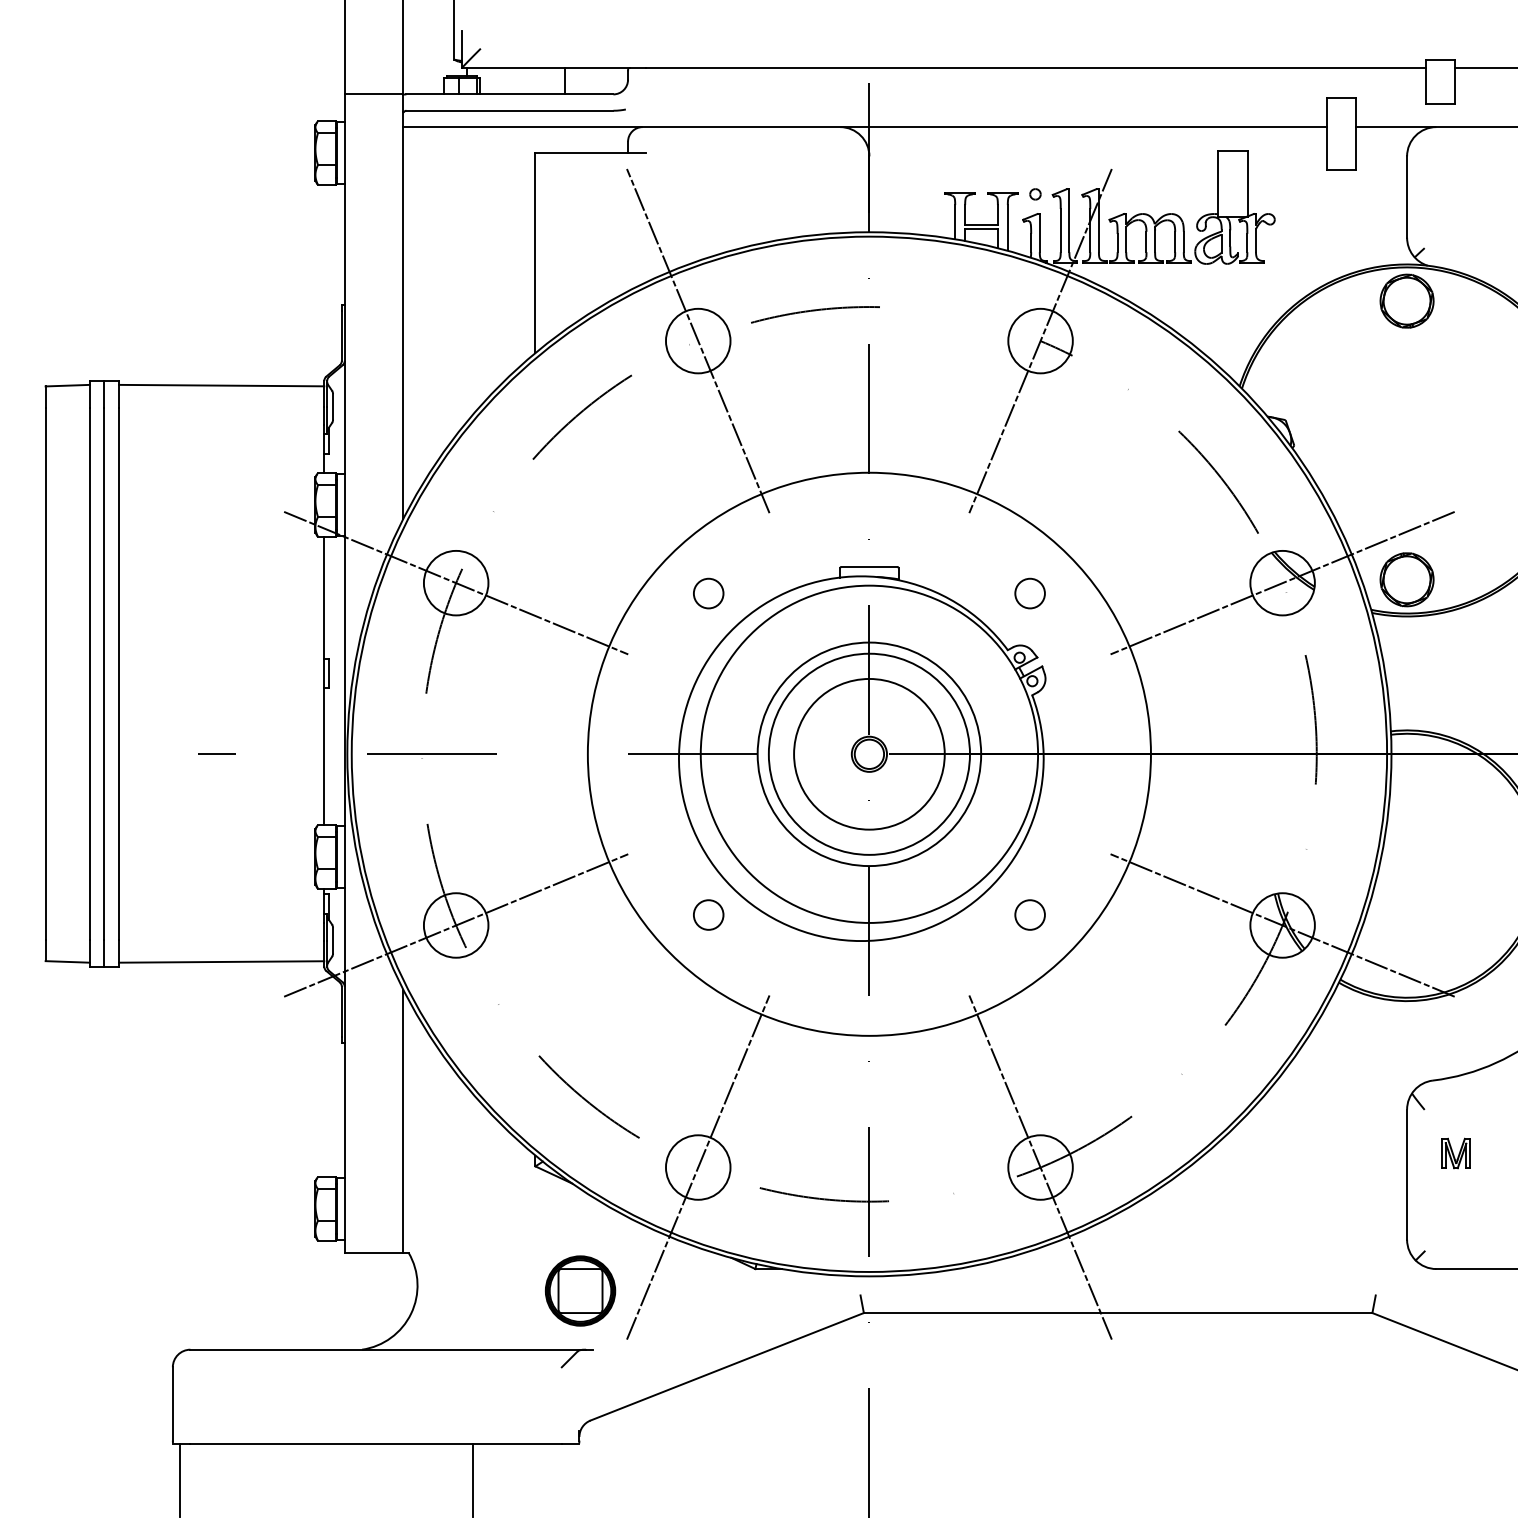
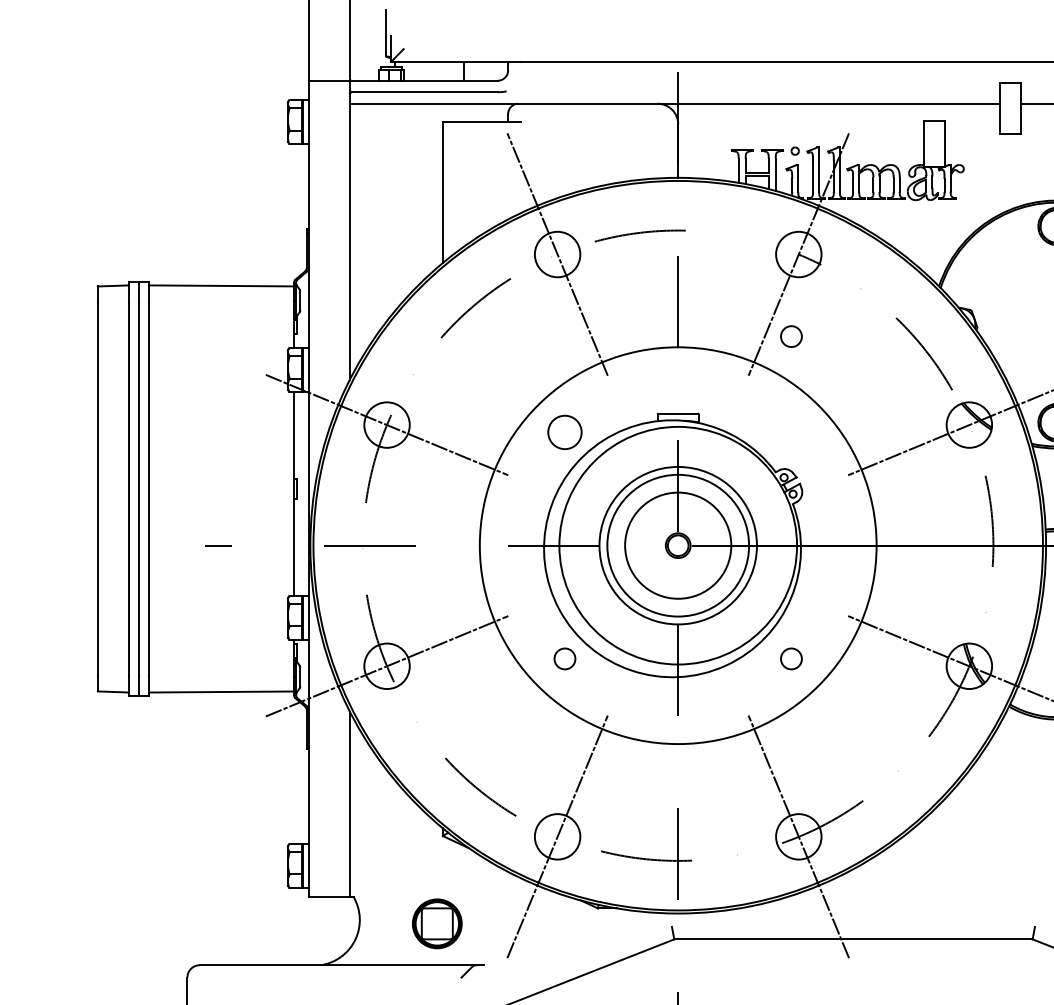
circle: (708, 593) -> (564, 432), size x1.6
circle: (1029, 593) -> (791, 336), moved
part: (580, 1290) -> (437, 923), moved

